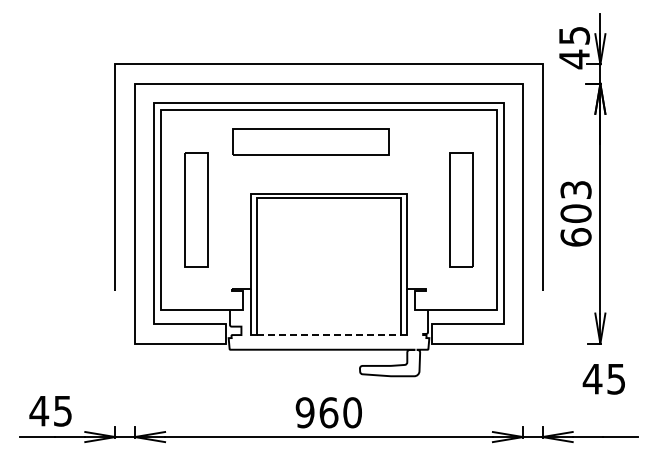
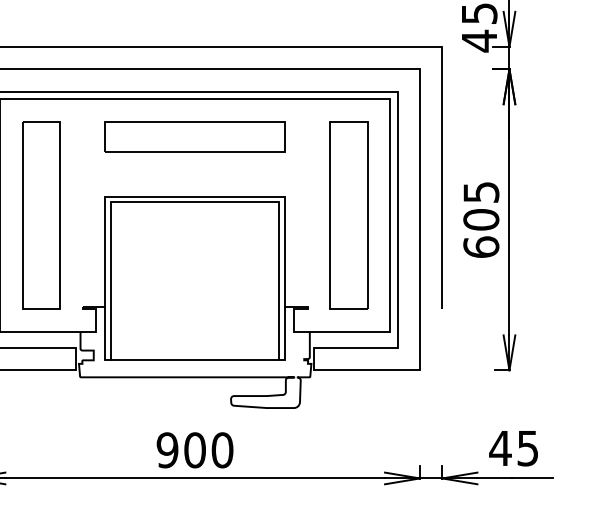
part: (310, 141) -> (194, 136), moved
text: (575, 189) -> (480, 191), 603 -> 605
part: (196, 209) -> (41, 214), size x1.43
part: (461, 209) -> (348, 214), size x1.43
line: (329, 335) -> (195, 360), dashed -> solid
text: (603, 379) -> (513, 448), moved
text: (328, 412) -> (194, 450), 960 -> 900

